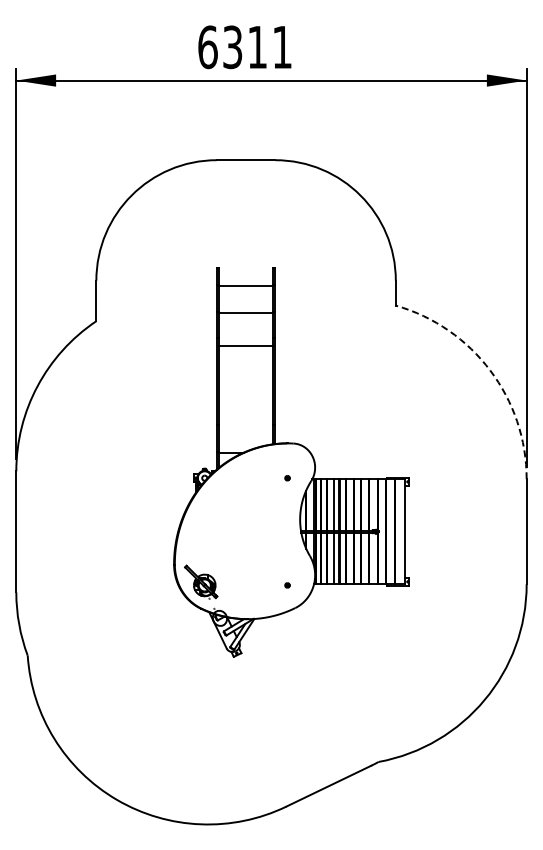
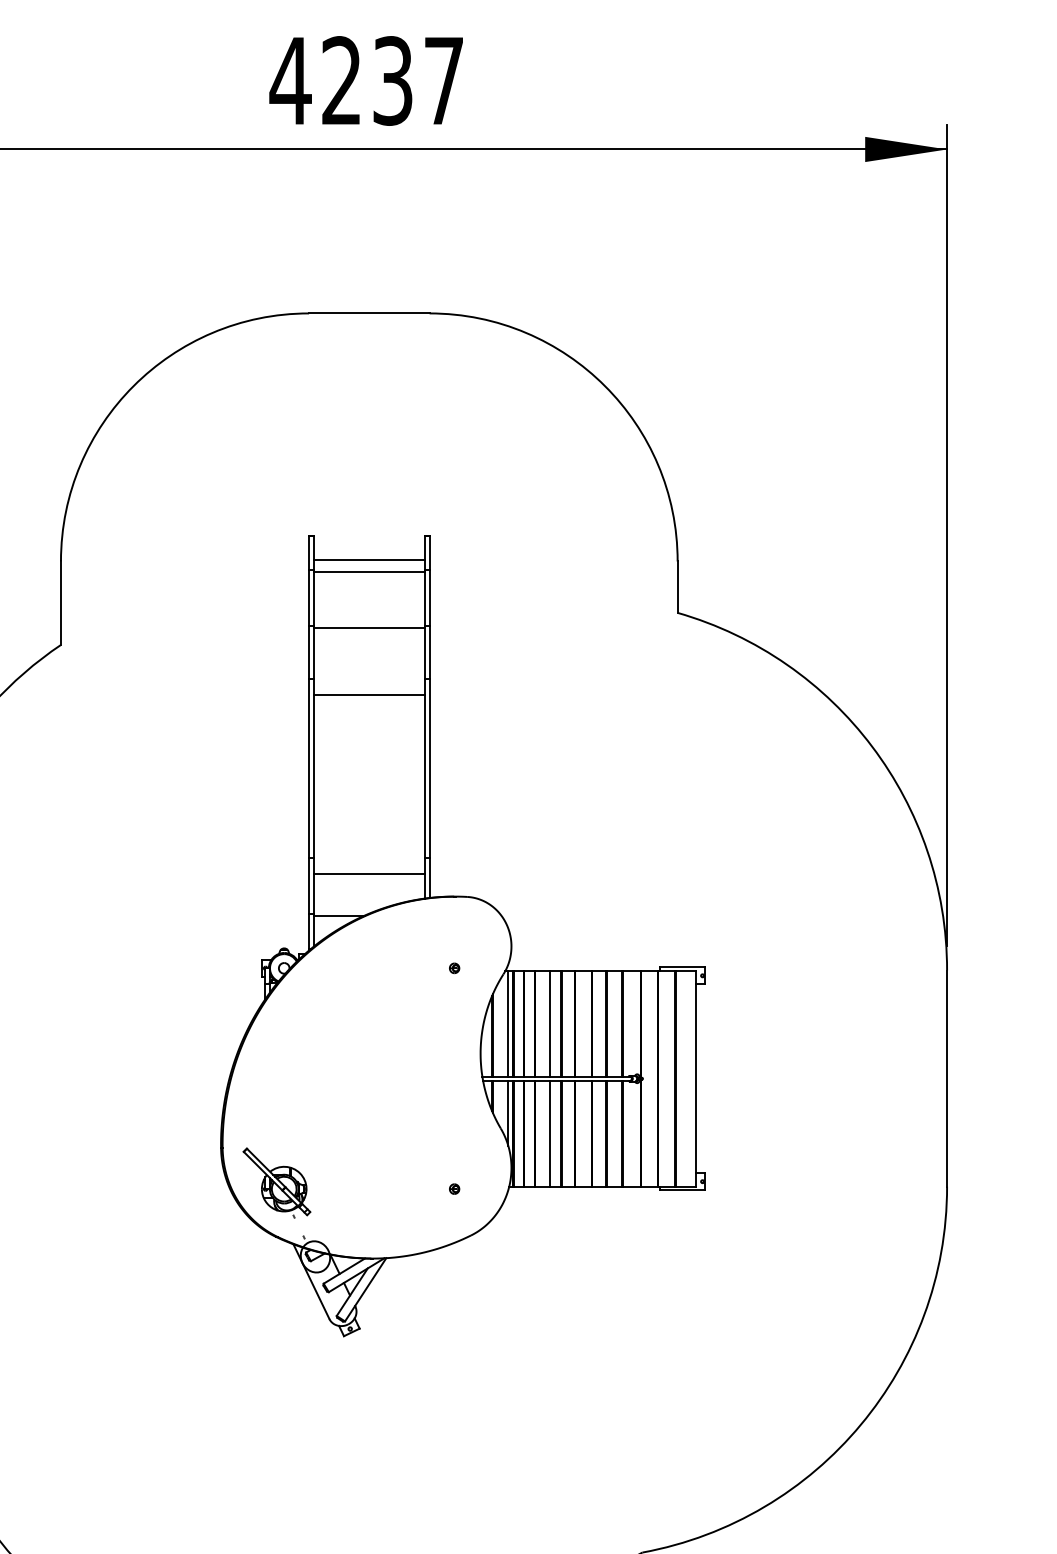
text: (244, 47) -> (366, 81), 6311 -> 4237
line: (246, 280) -> (370, 561), added
arc: (490, 370) -> (872, 746), dashed -> solid
line: (246, 432) -> (370, 874), added

